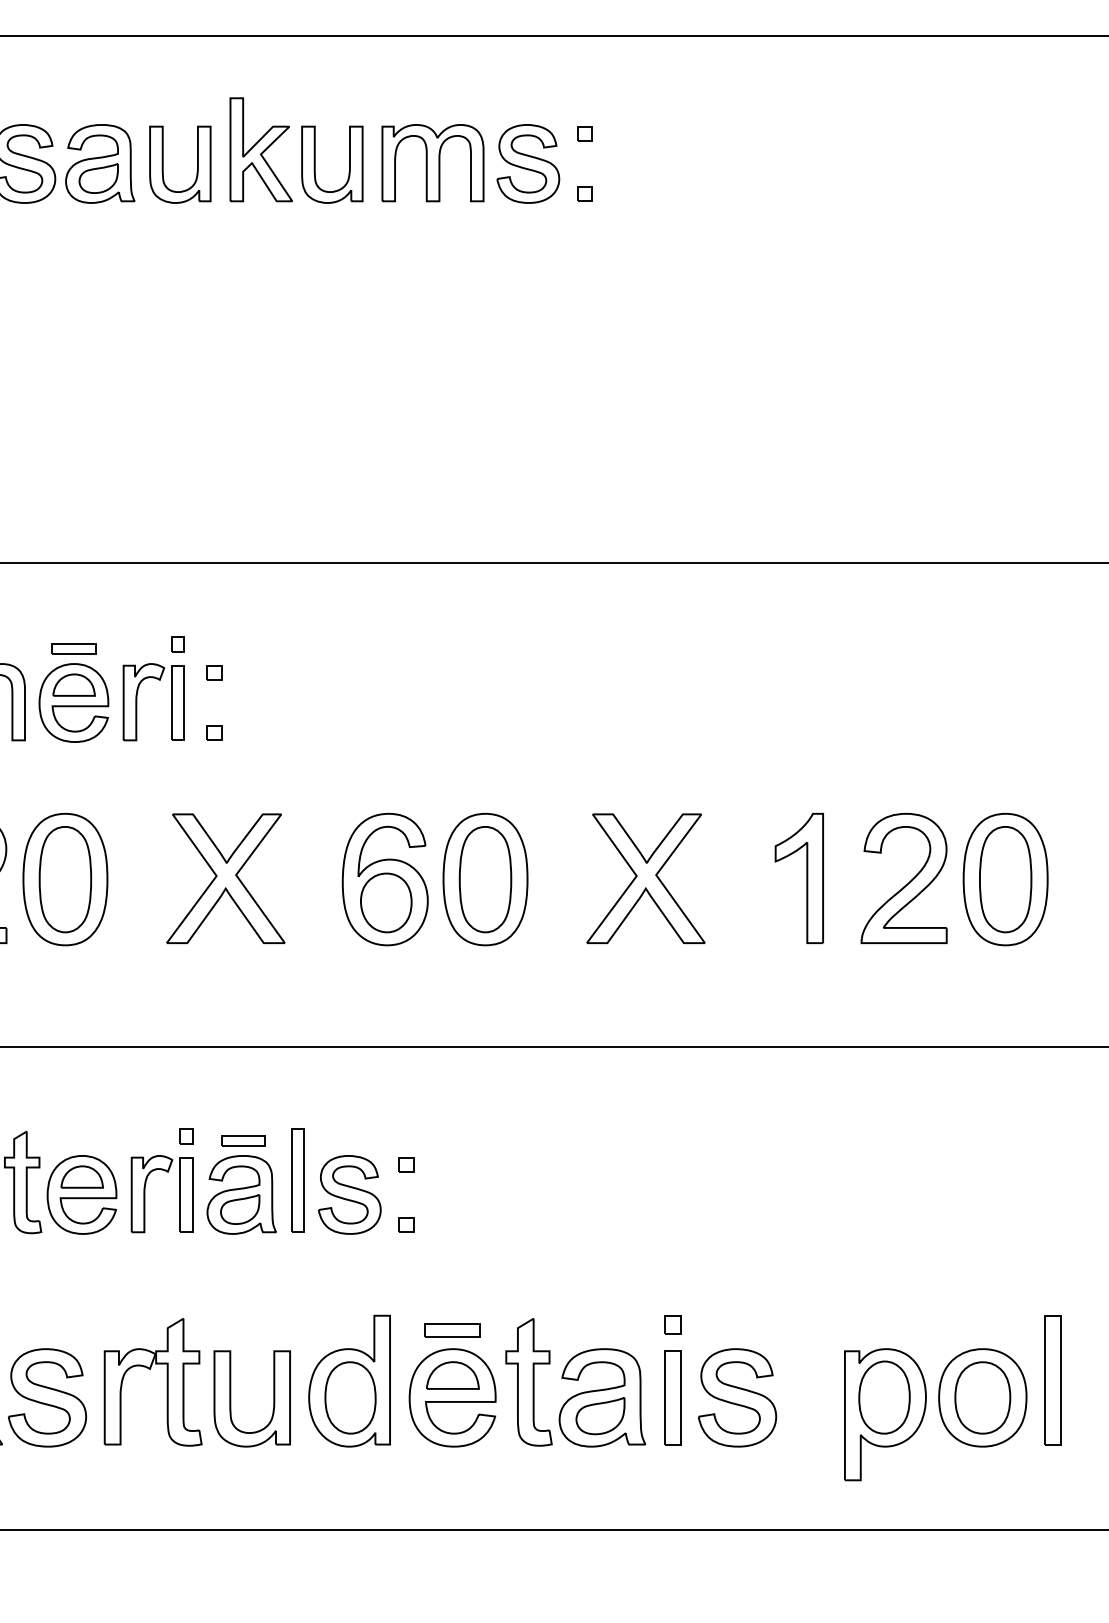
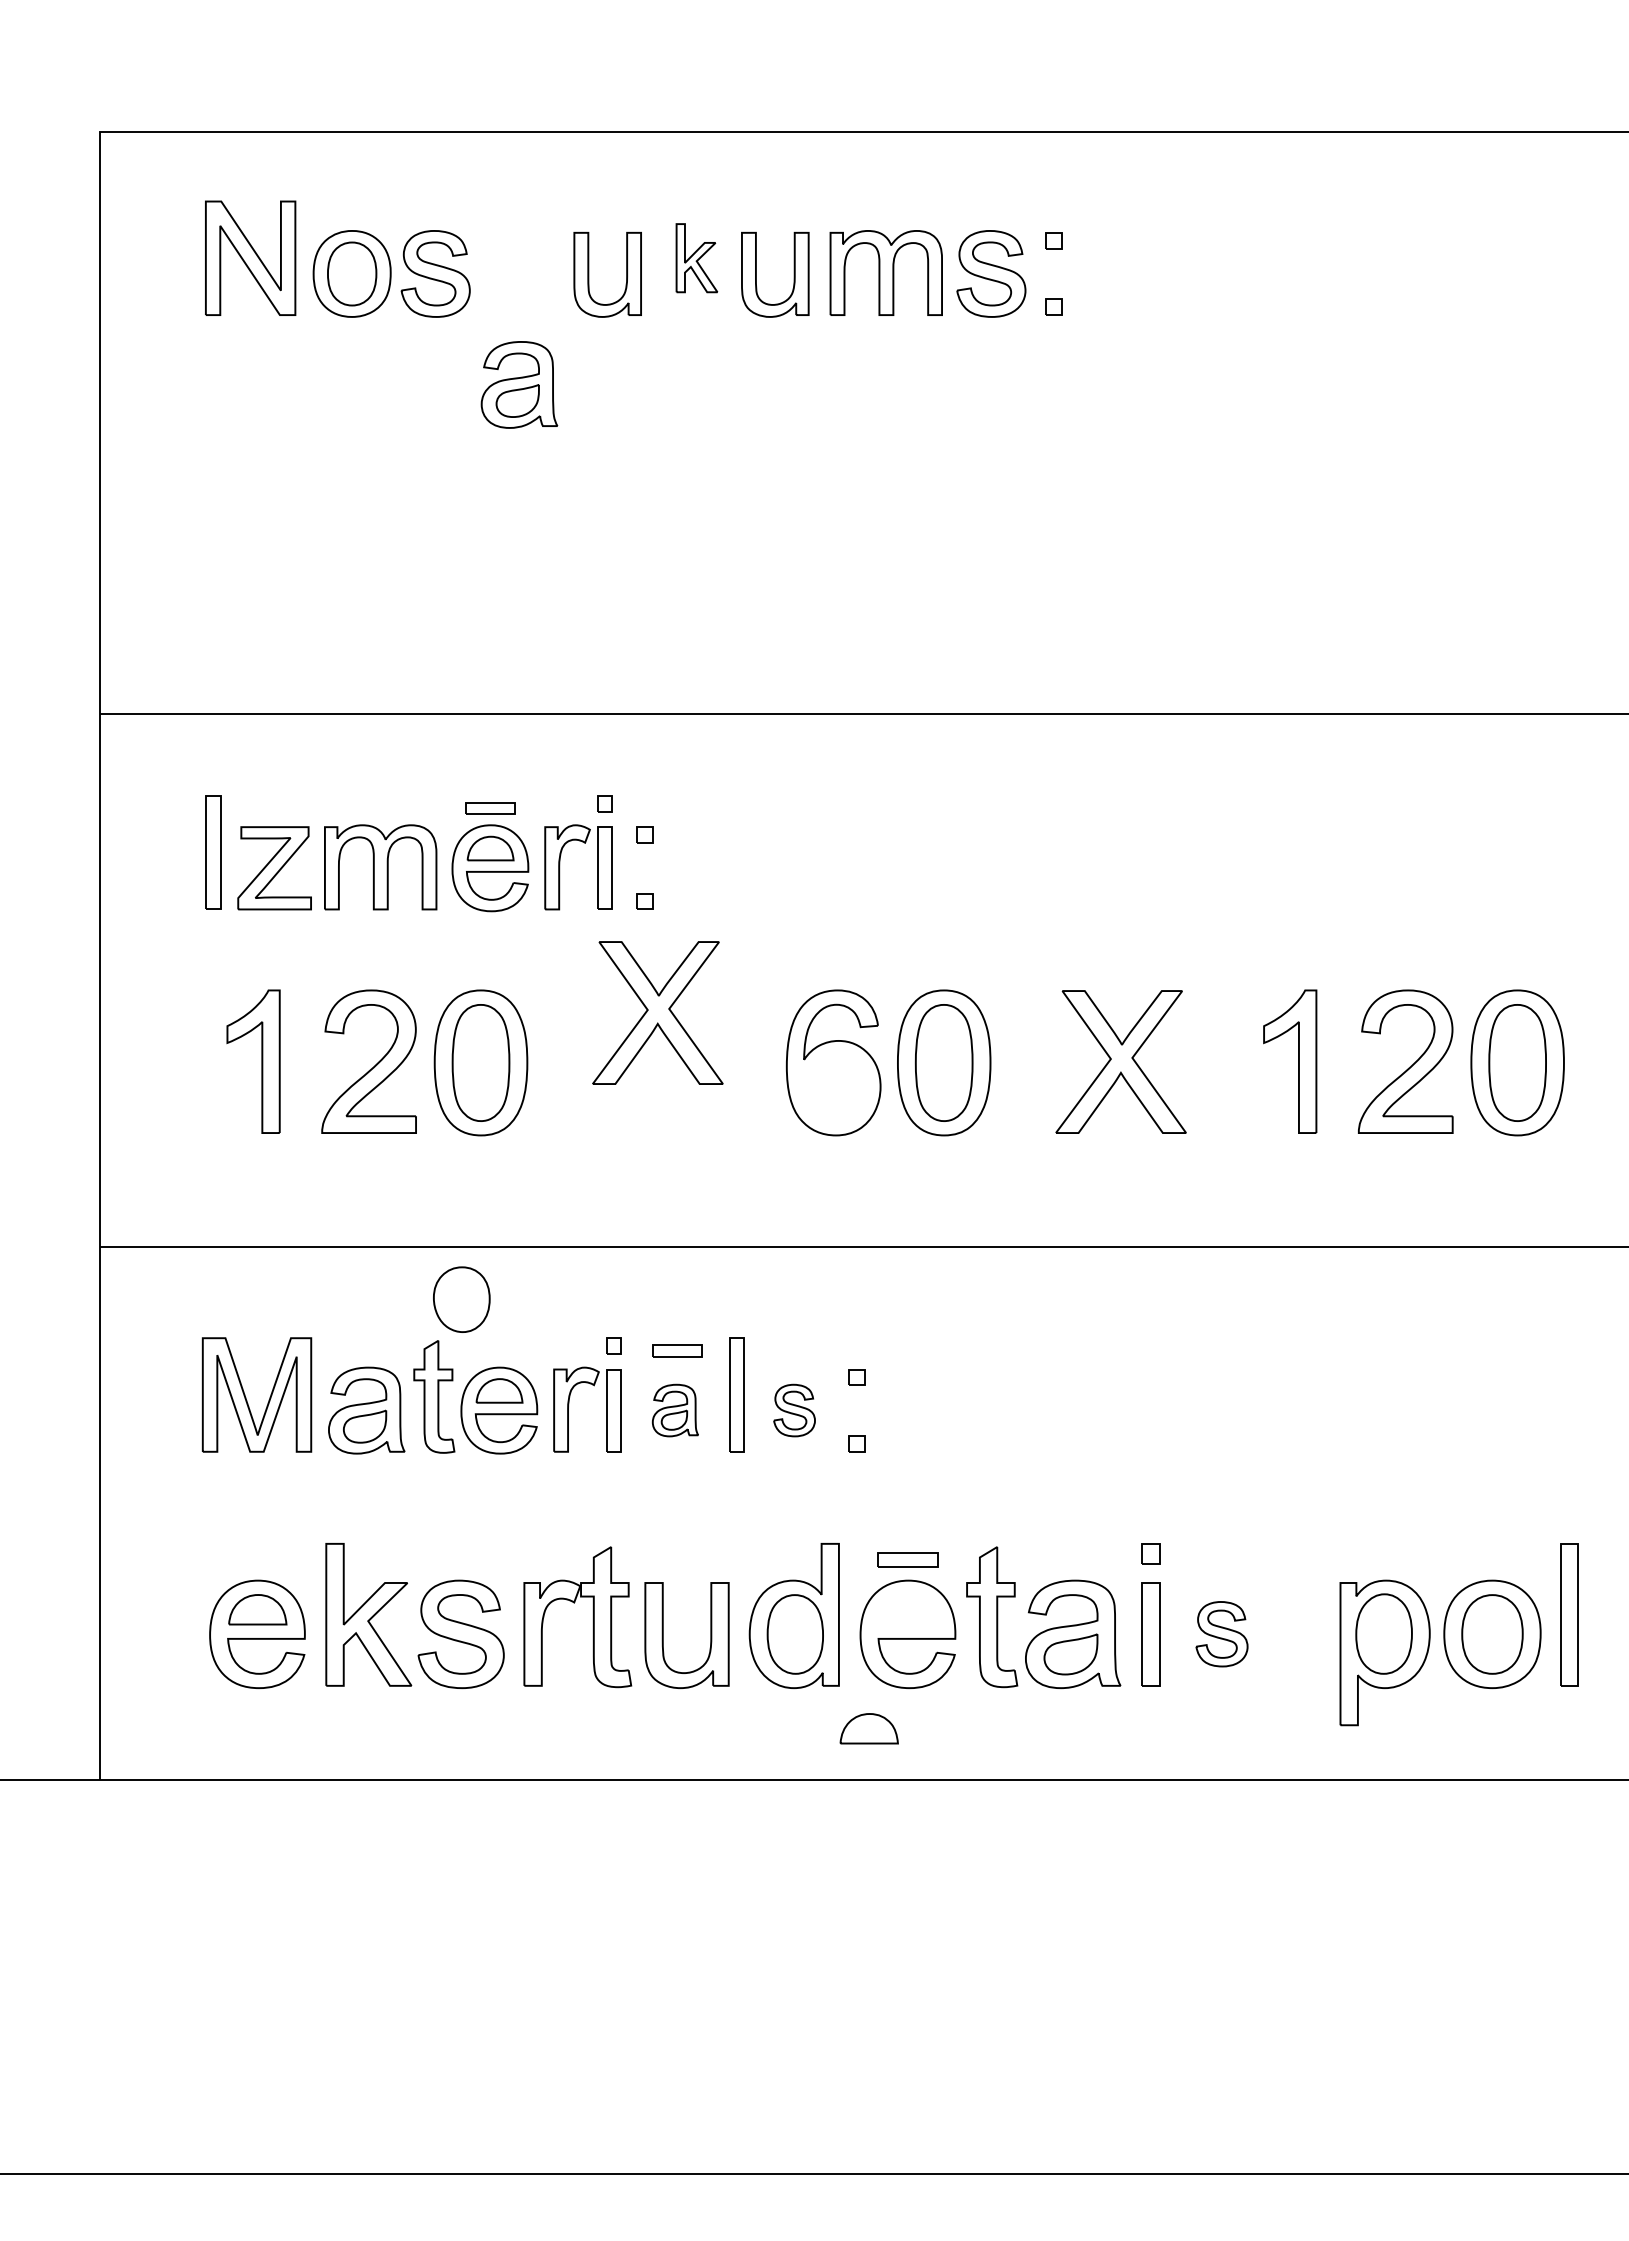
part: (260, 149) -> (696, 257), size x0.6
part: (100, 163) -> (519, 384), moved
part: (225, 878) -> (657, 1012), moved
part: (386, 902) -> (461, 1299), moved
part: (241, 1194) -> (675, 1410), size x0.6
part: (349, 1194) -> (794, 1410), size x0.6
part: (452, 1375) -> (868, 1728), moved
part: (737, 1397) -> (1221, 1633), size x0.6

